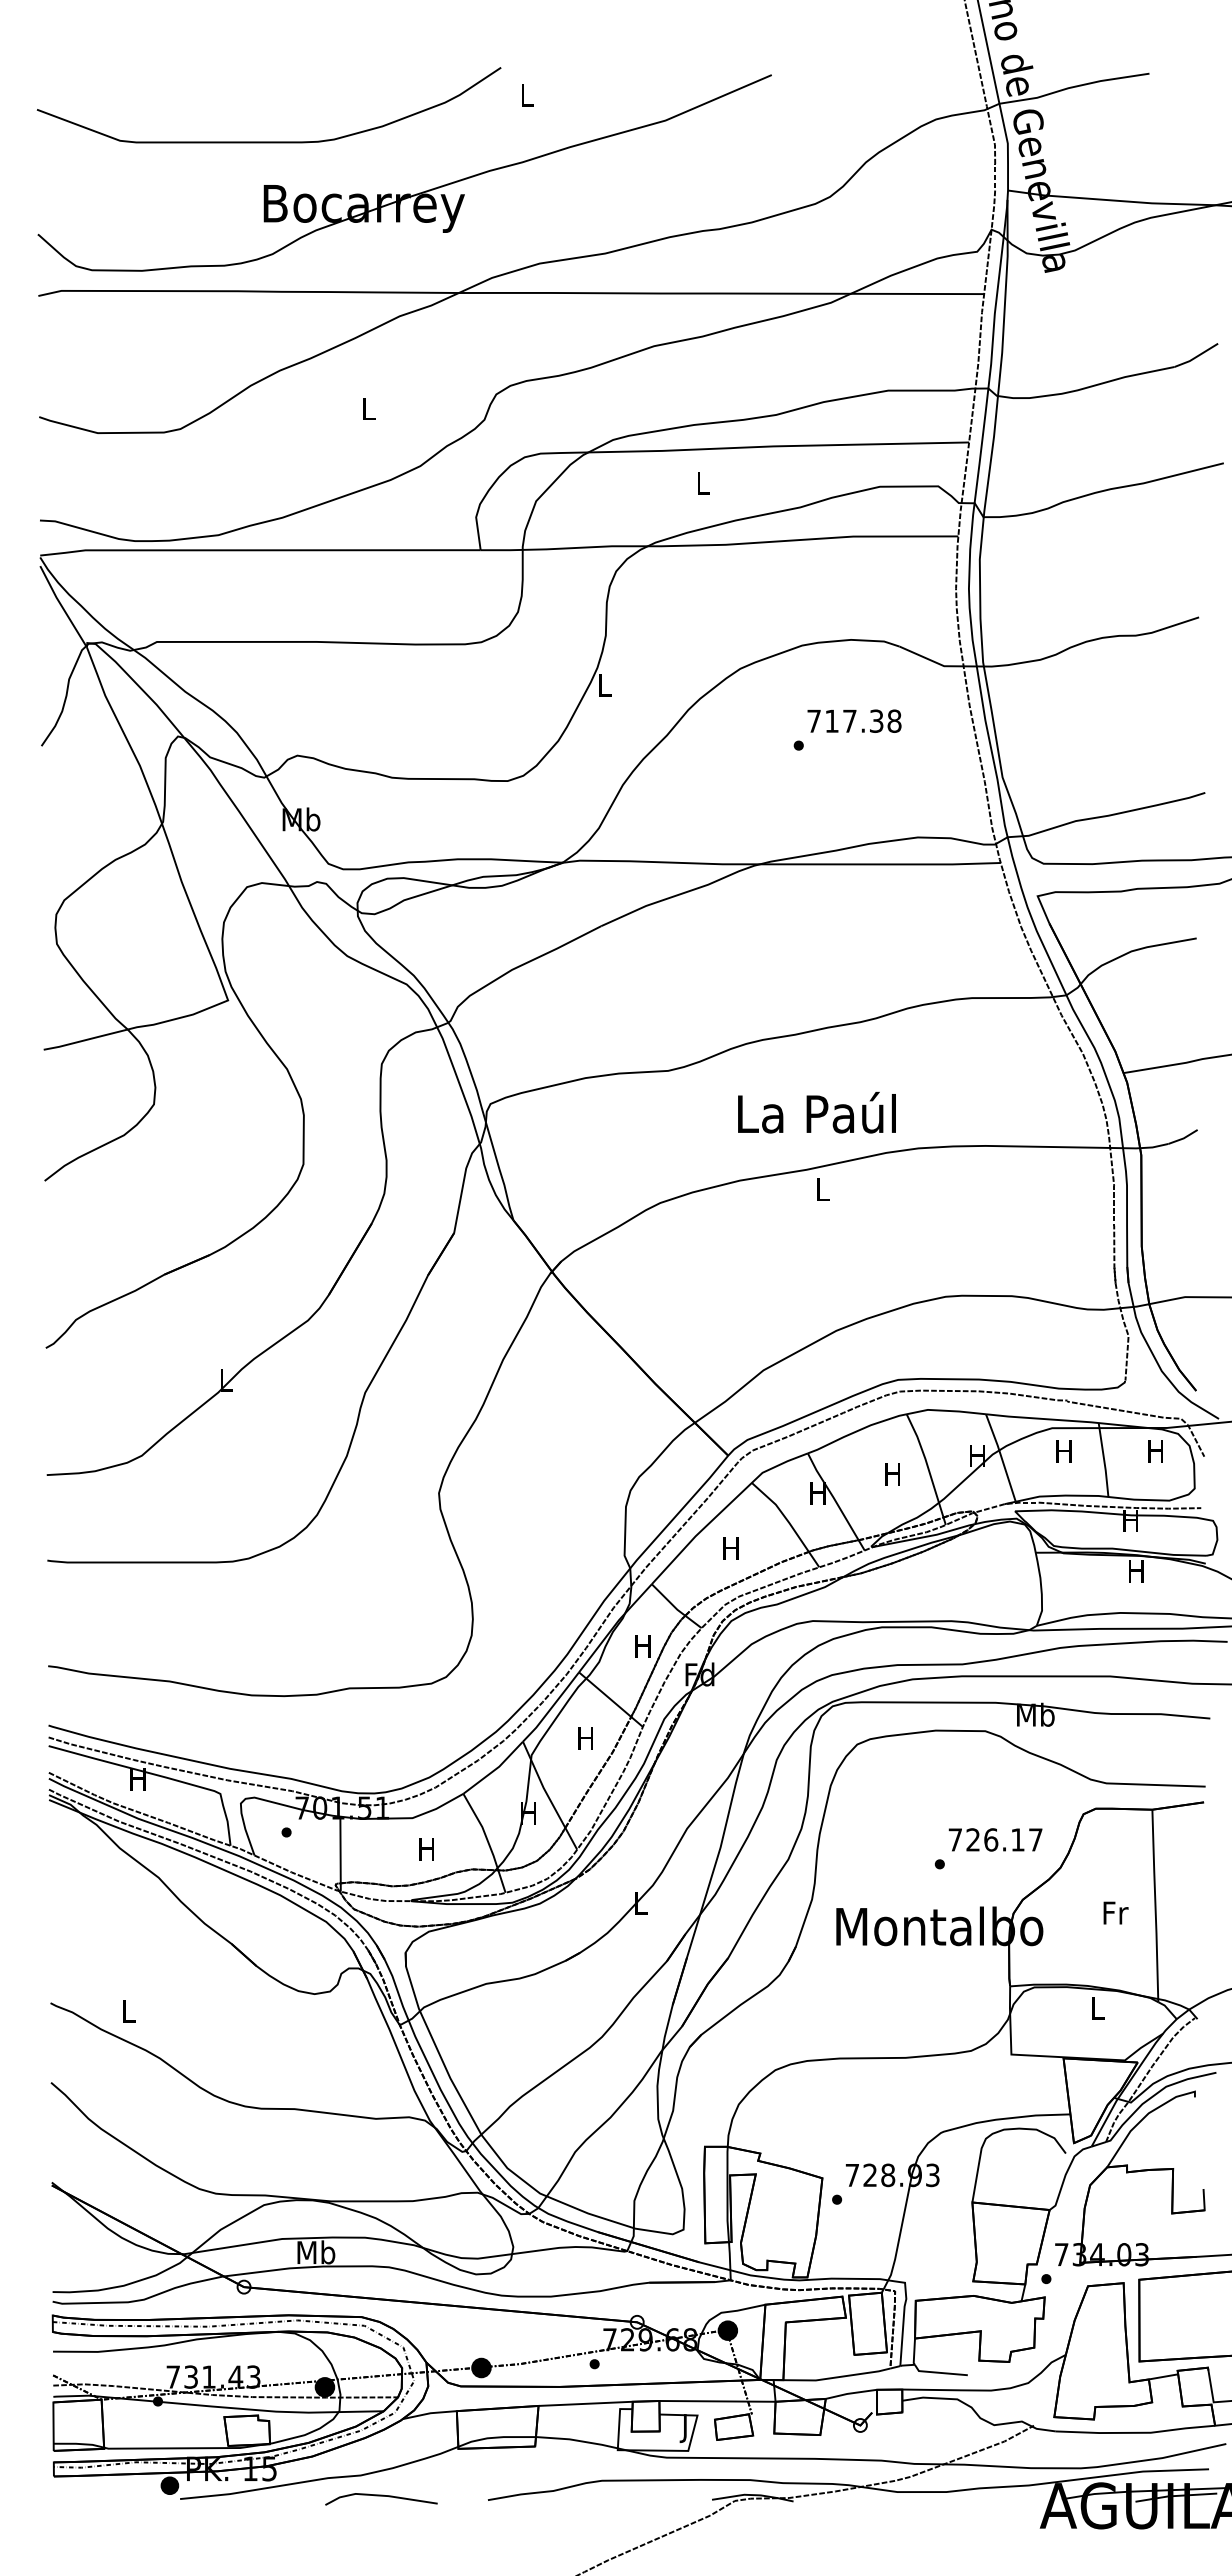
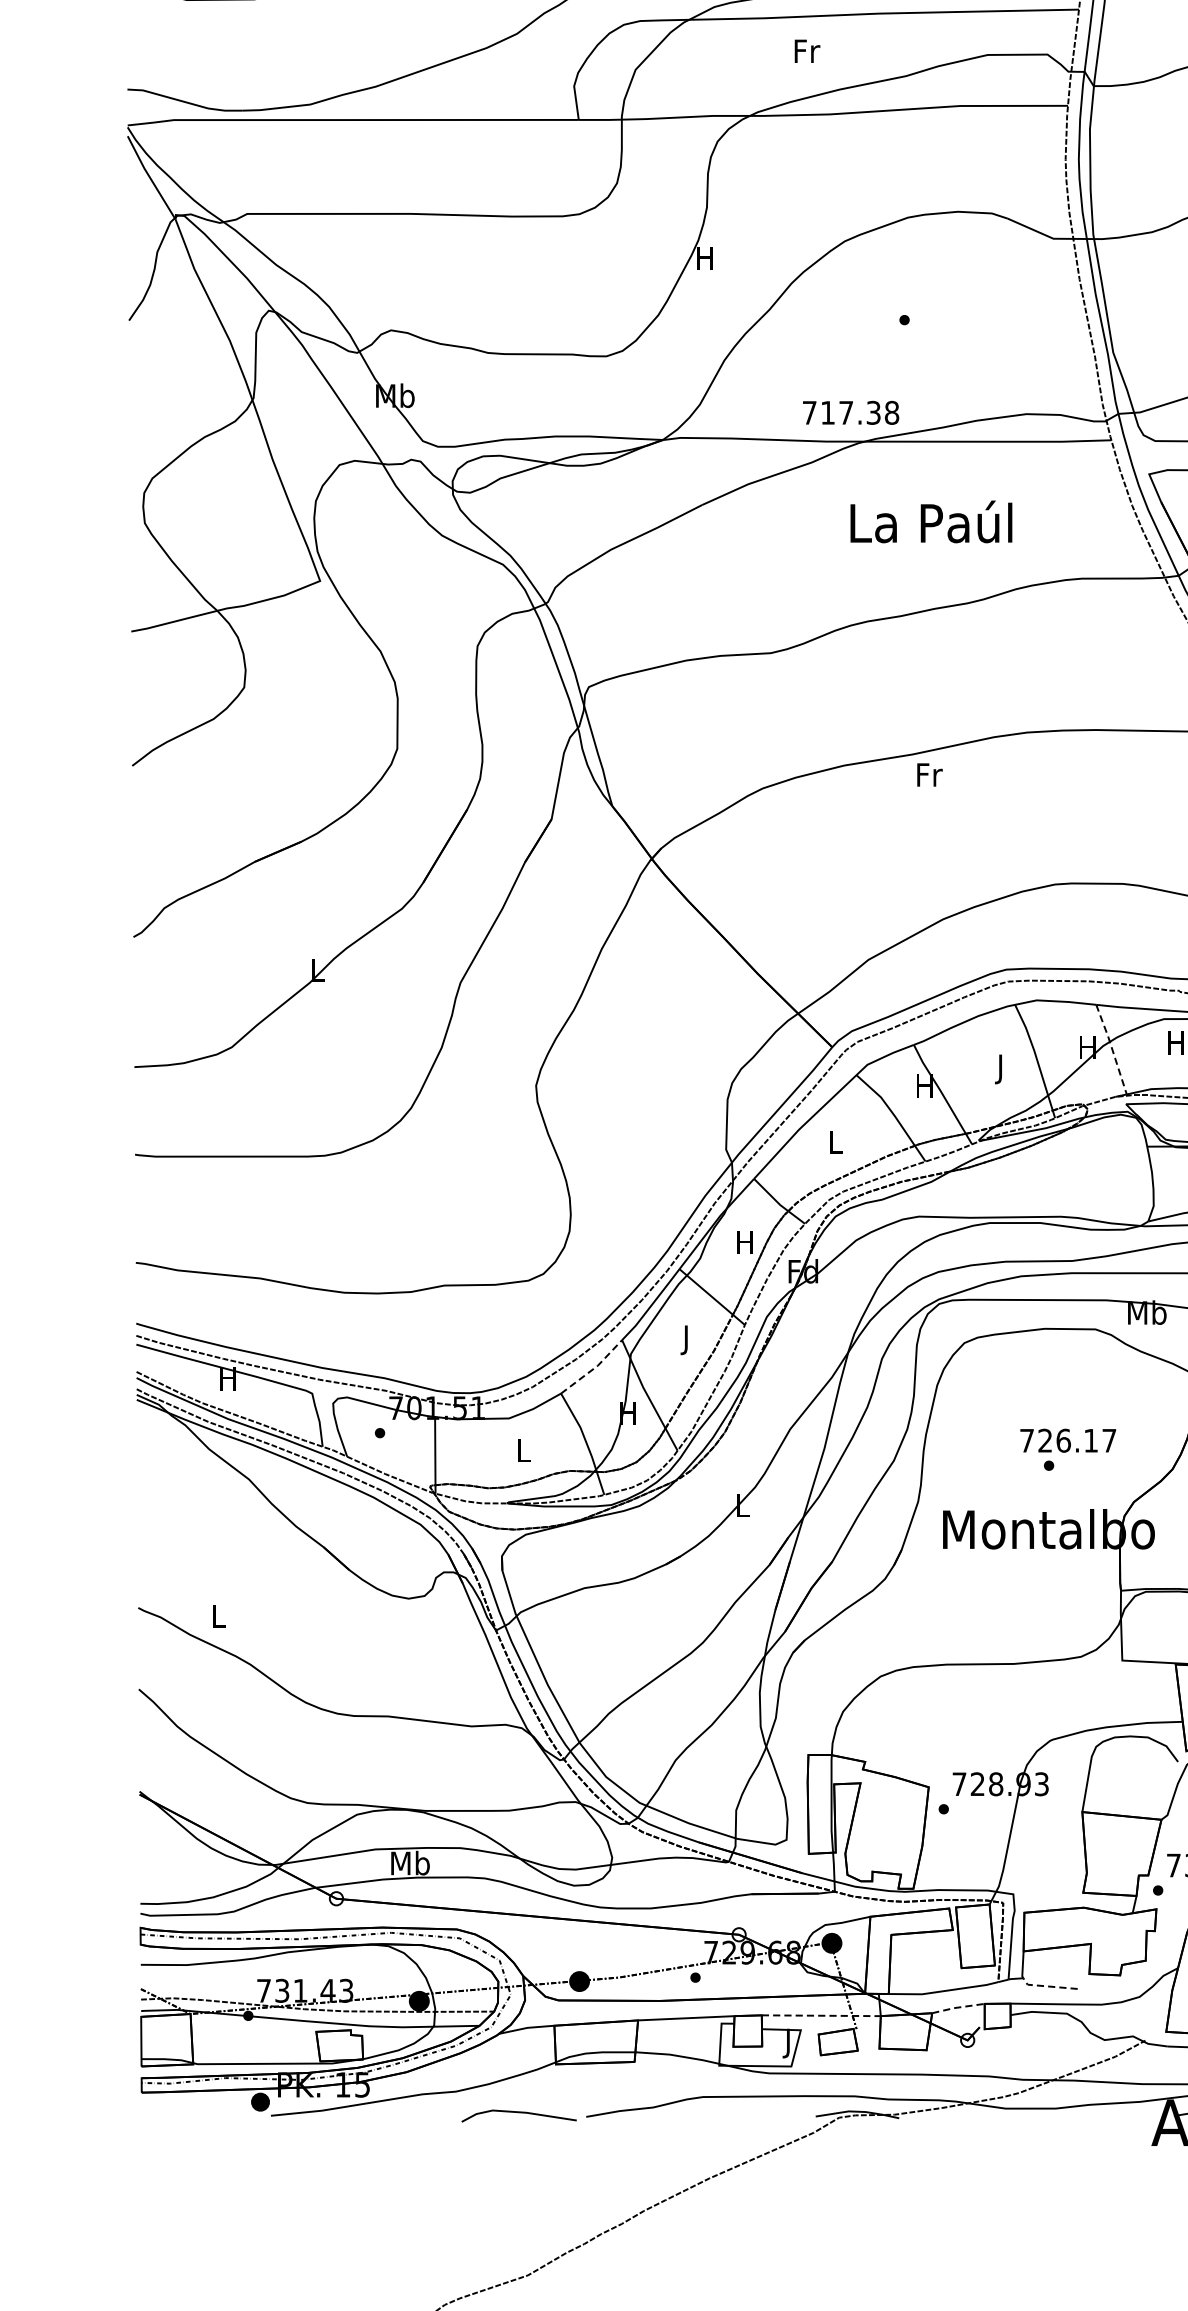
text: (703, 482) -> (806, 50), L -> Fr
text: (603, 685) -> (704, 258), L -> H
text: (854, 720) -> (851, 412), moved
text: (816, 1112) -> (930, 521), moved
text: (823, 1189) -> (929, 774), L -> Fr
line: (1001, 1457) -> (1112, 1049), solid -> dashed
text: (892, 1476) -> (1000, 1068), H -> J
text: (730, 1548) -> (834, 1142), H -> L
text: (585, 1741) -> (686, 1339), H -> J
line: (495, 1769) -> (593, 1368), solid -> dashed
text: (995, 1839) -> (1068, 1440), moved
text: (426, 1849) -> (523, 1450), H -> L
line: (938, 2372) -> (1047, 1986), solid -> dashed
line: (850, 2393) -> (957, 2007), solid -> dashed
line: (717, 2401) -> (821, 2015), solid -> dashed
line: (381, 2496) -> (519, 2113), moved

